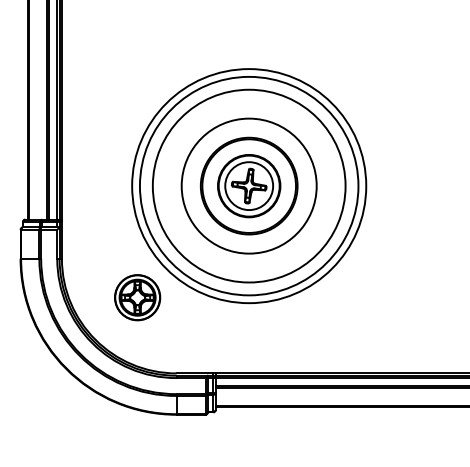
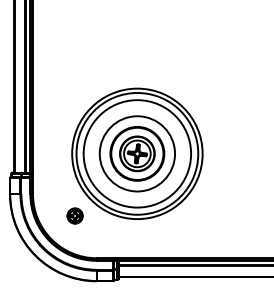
part: (136, 296) -> (74, 215), size x0.6

